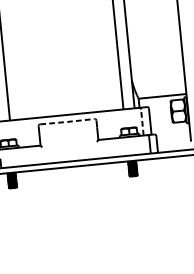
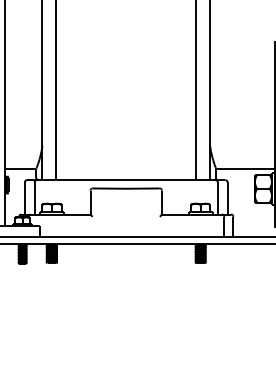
line: (67, 121) -> (126, 188), dashed -> solid
line: (142, 122) -> (217, 198), dashed -> solid

